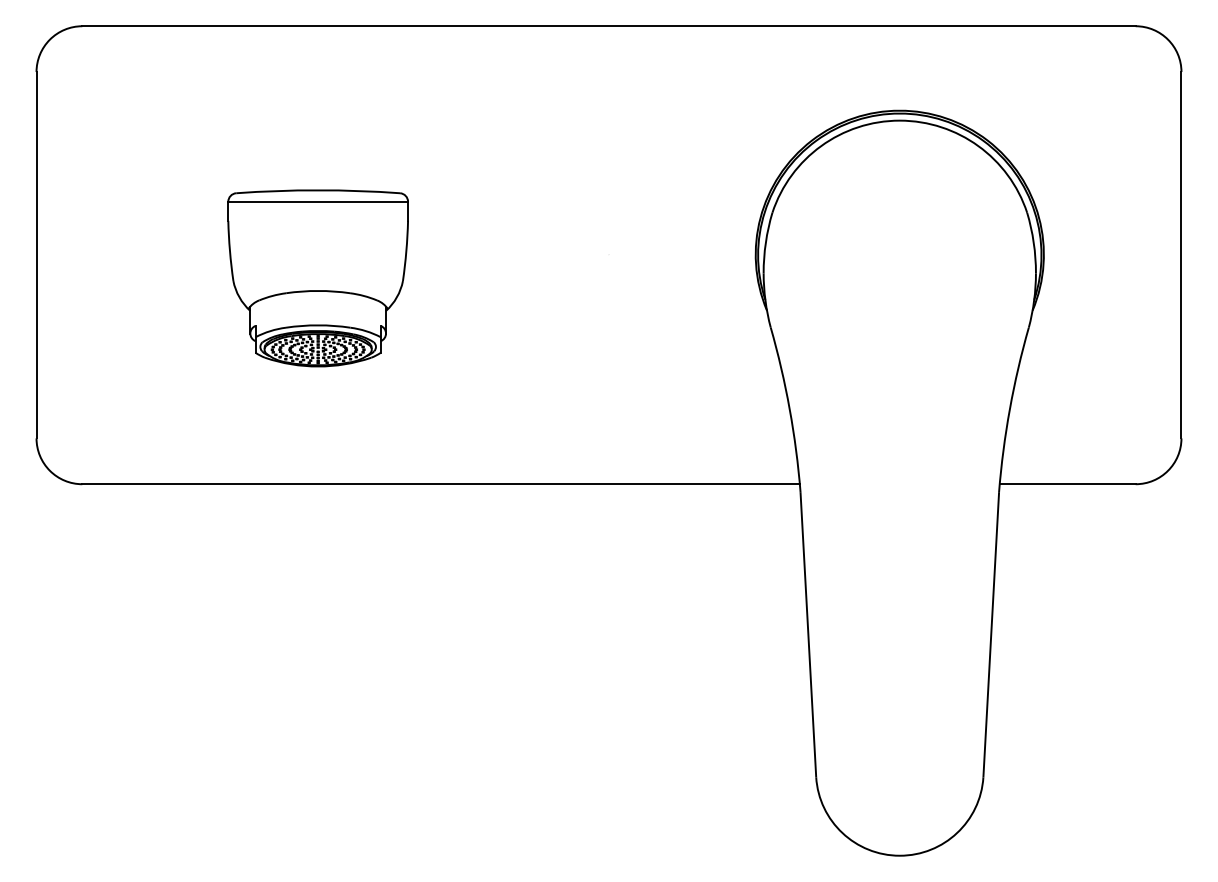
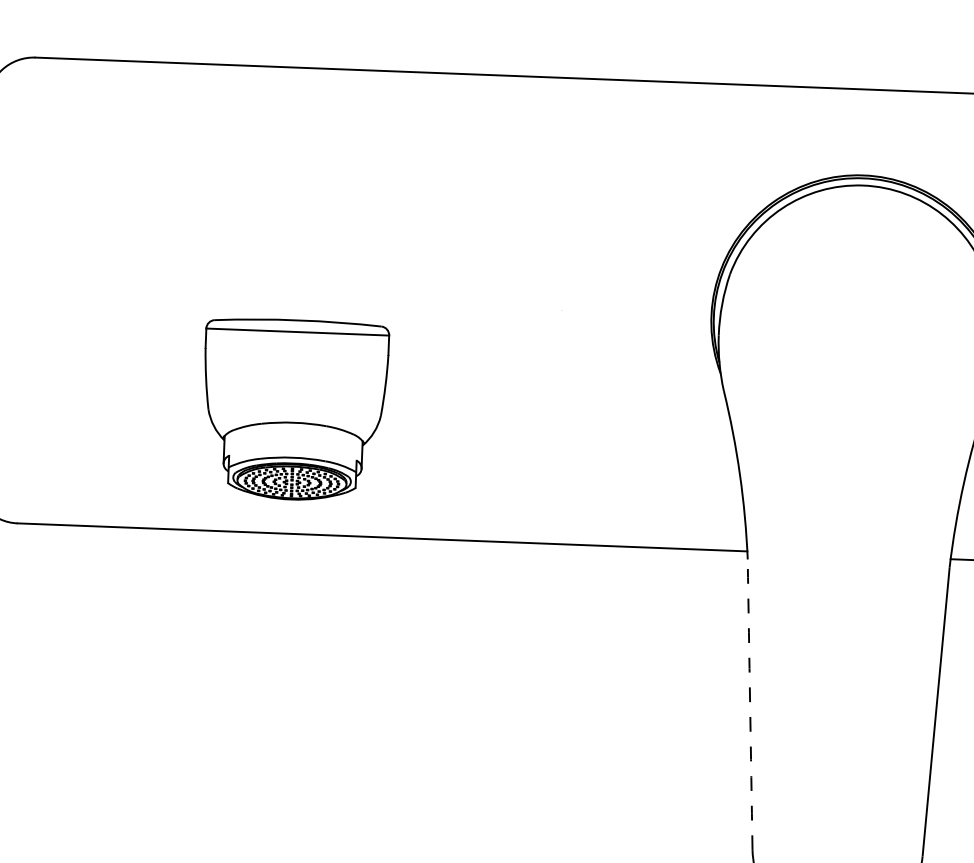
part: (317, 278) -> (294, 410), moved
arc: (808, 634) -> (750, 704), solid -> dashed

